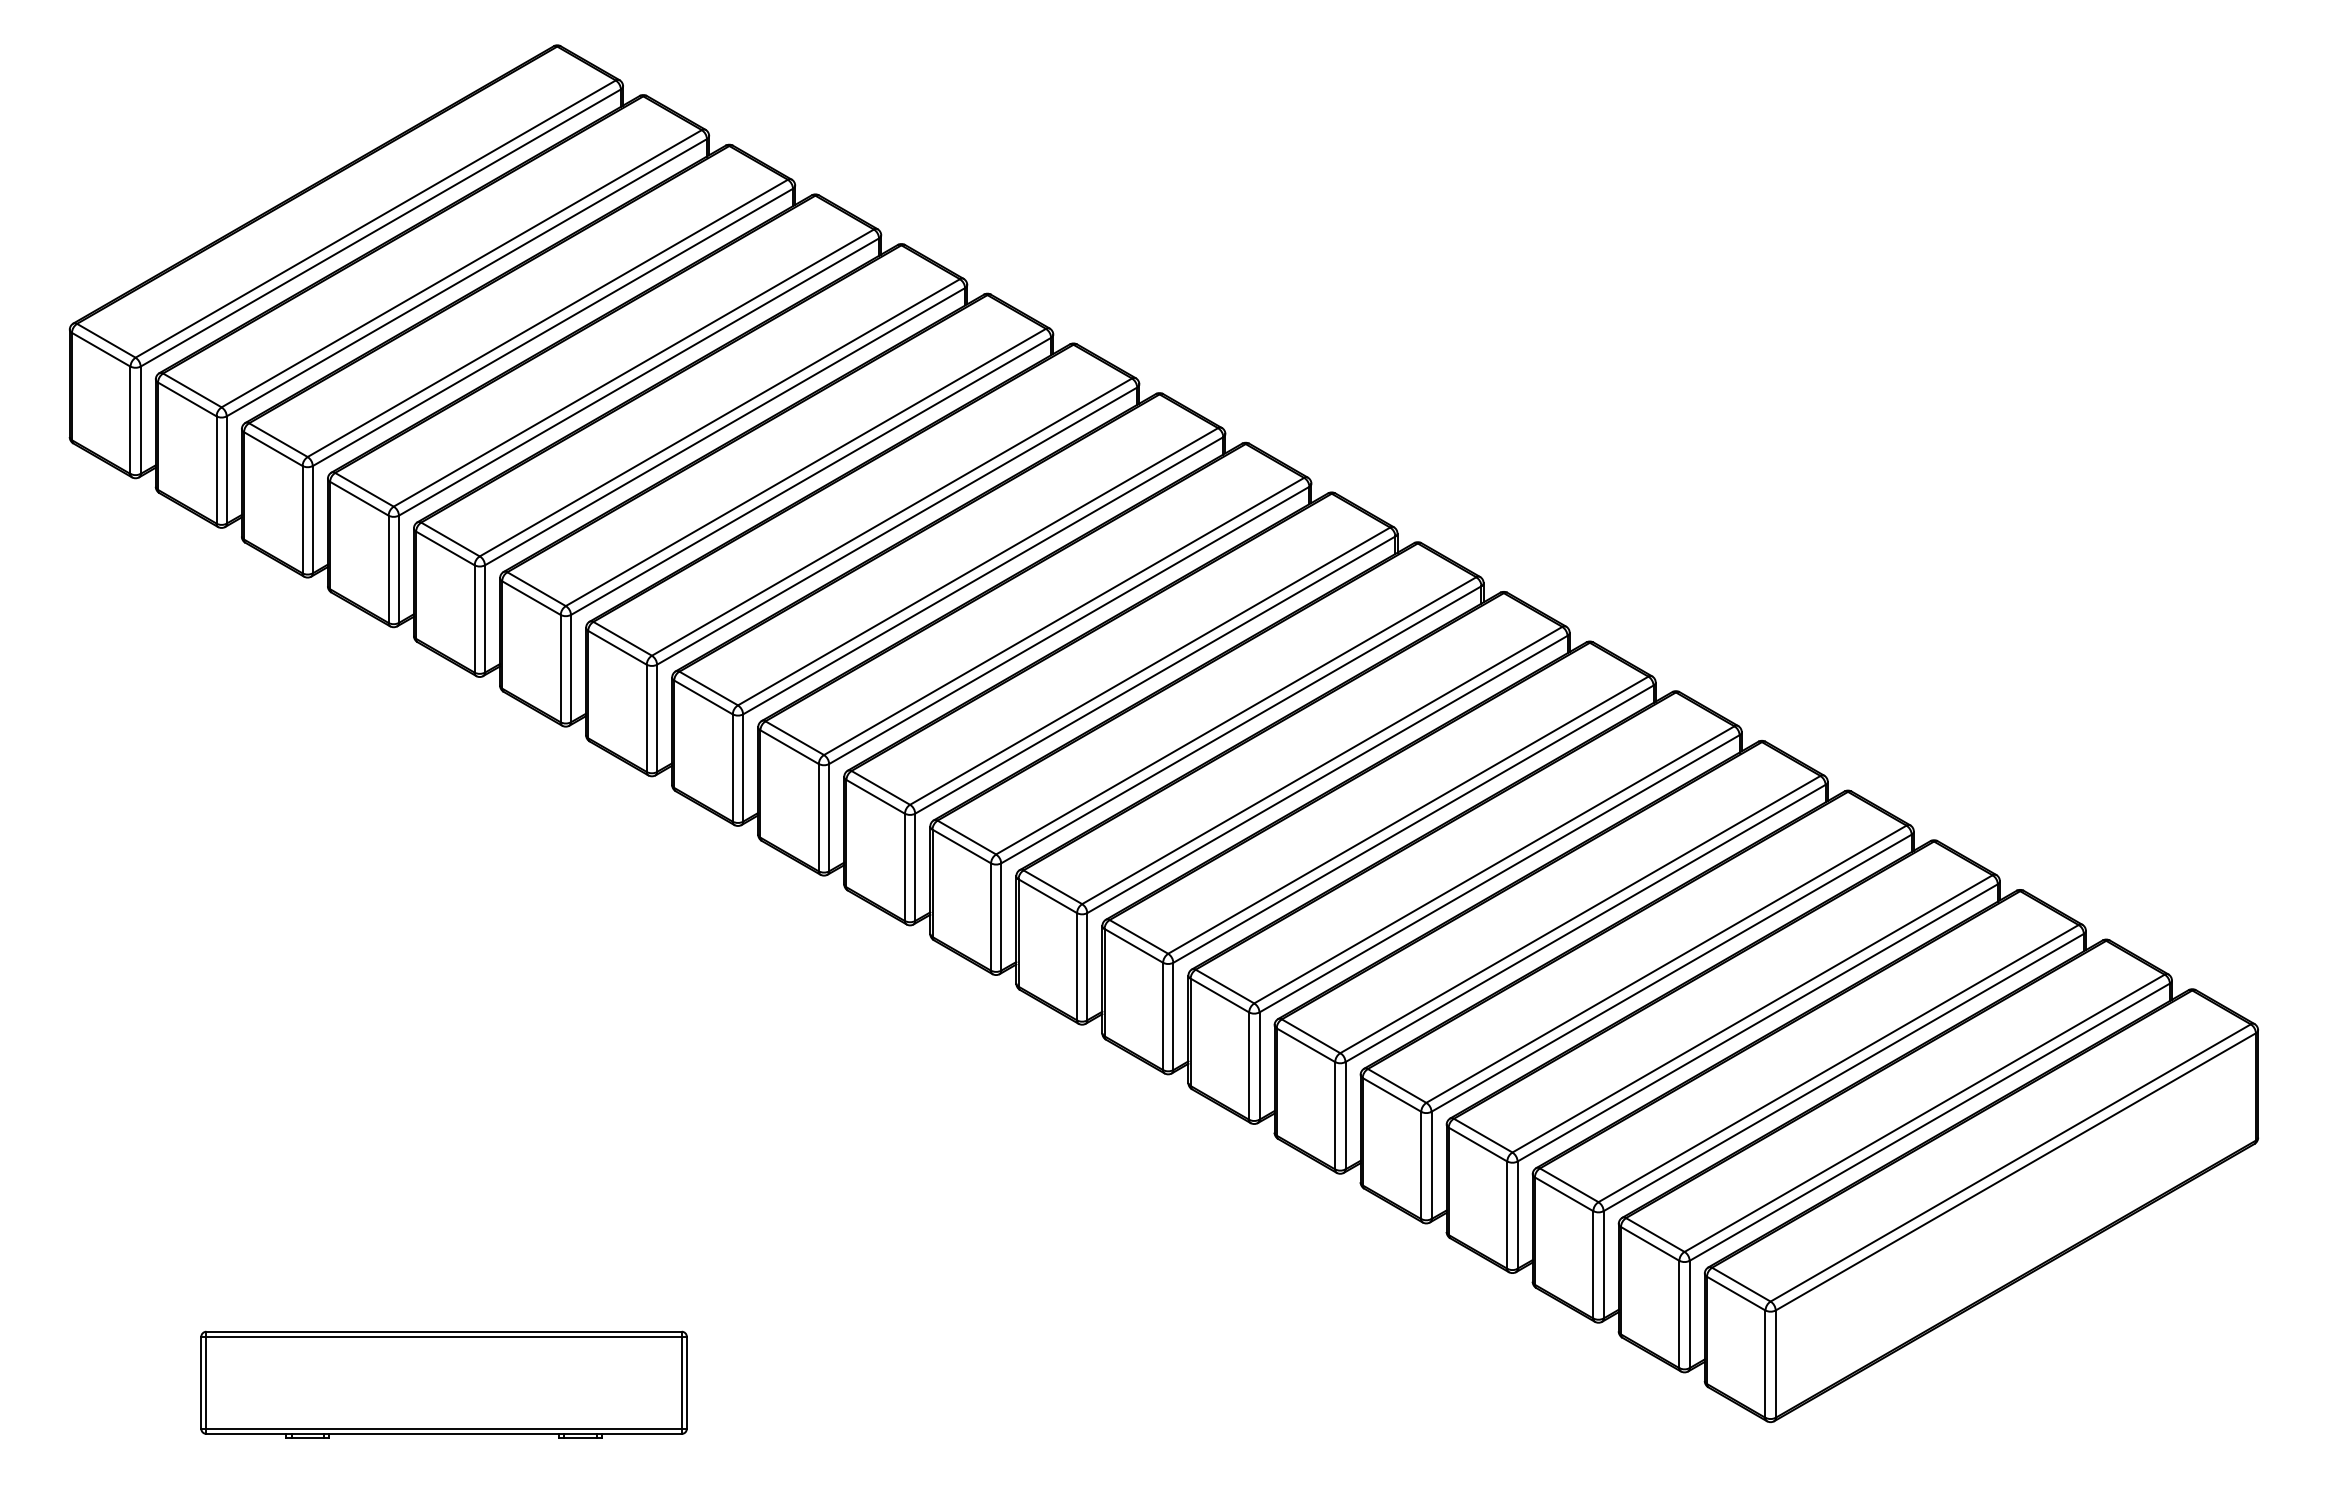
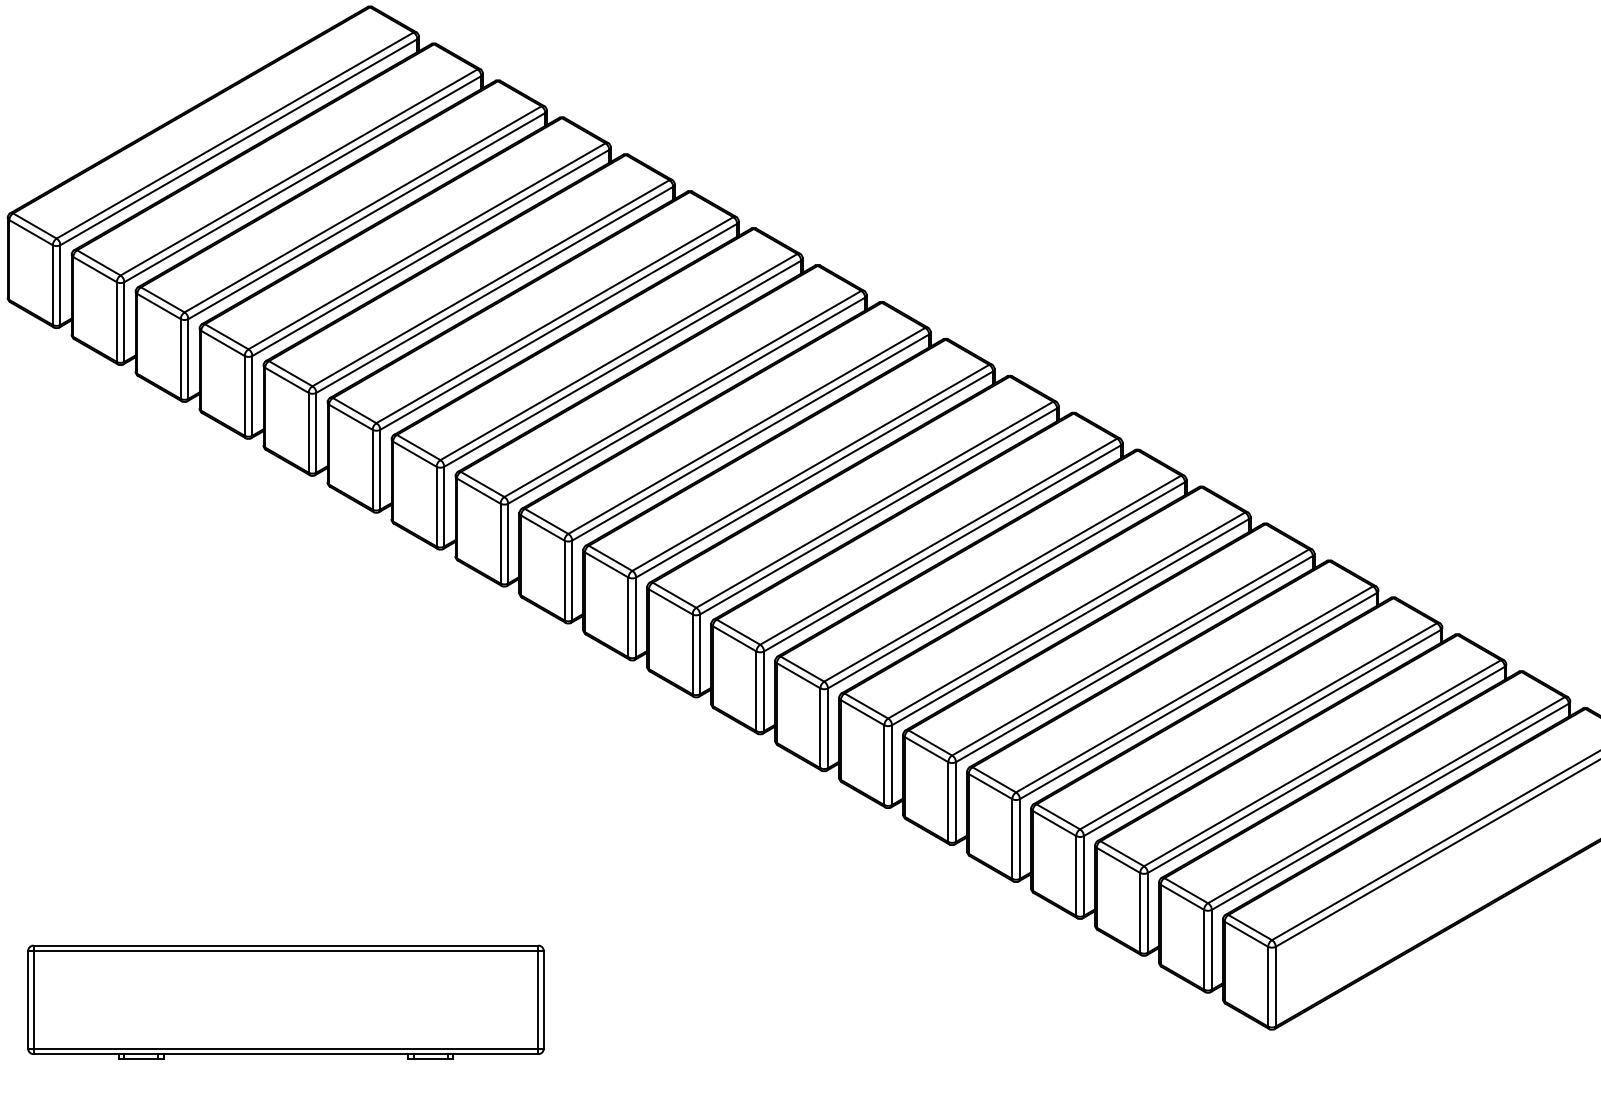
part: (443, 1384) -> (285, 1001), size x1.43

